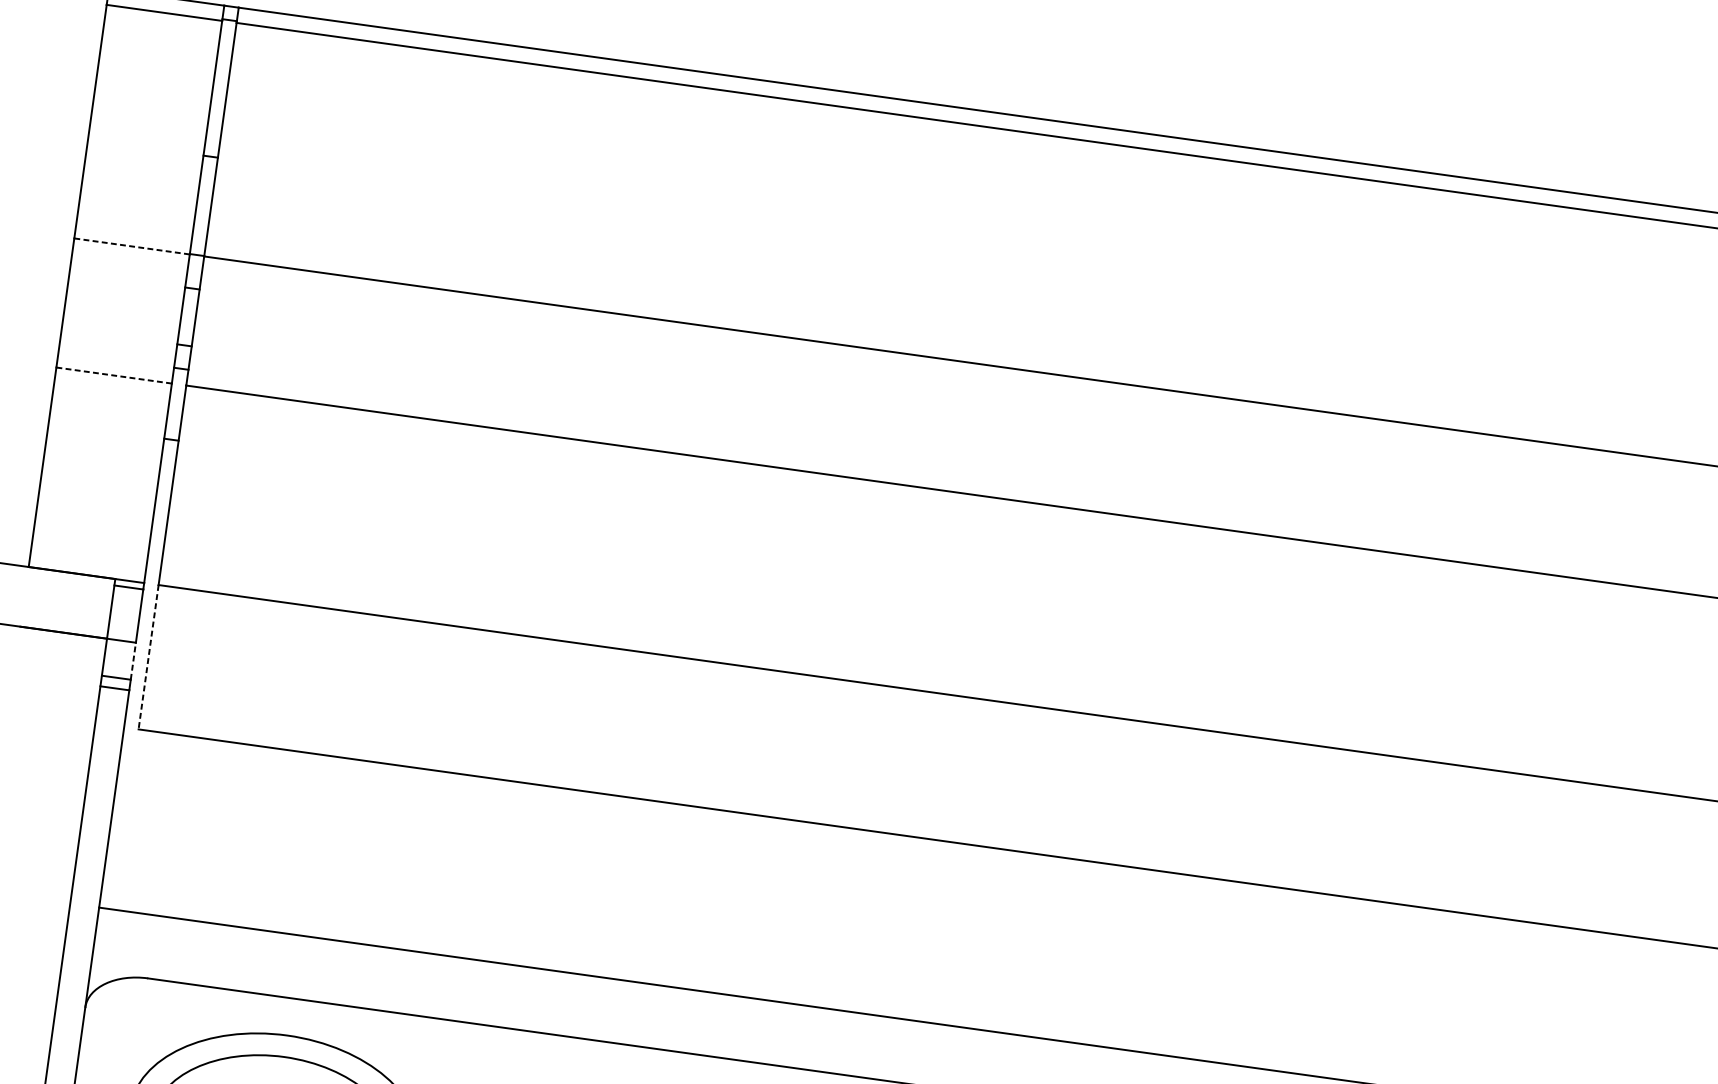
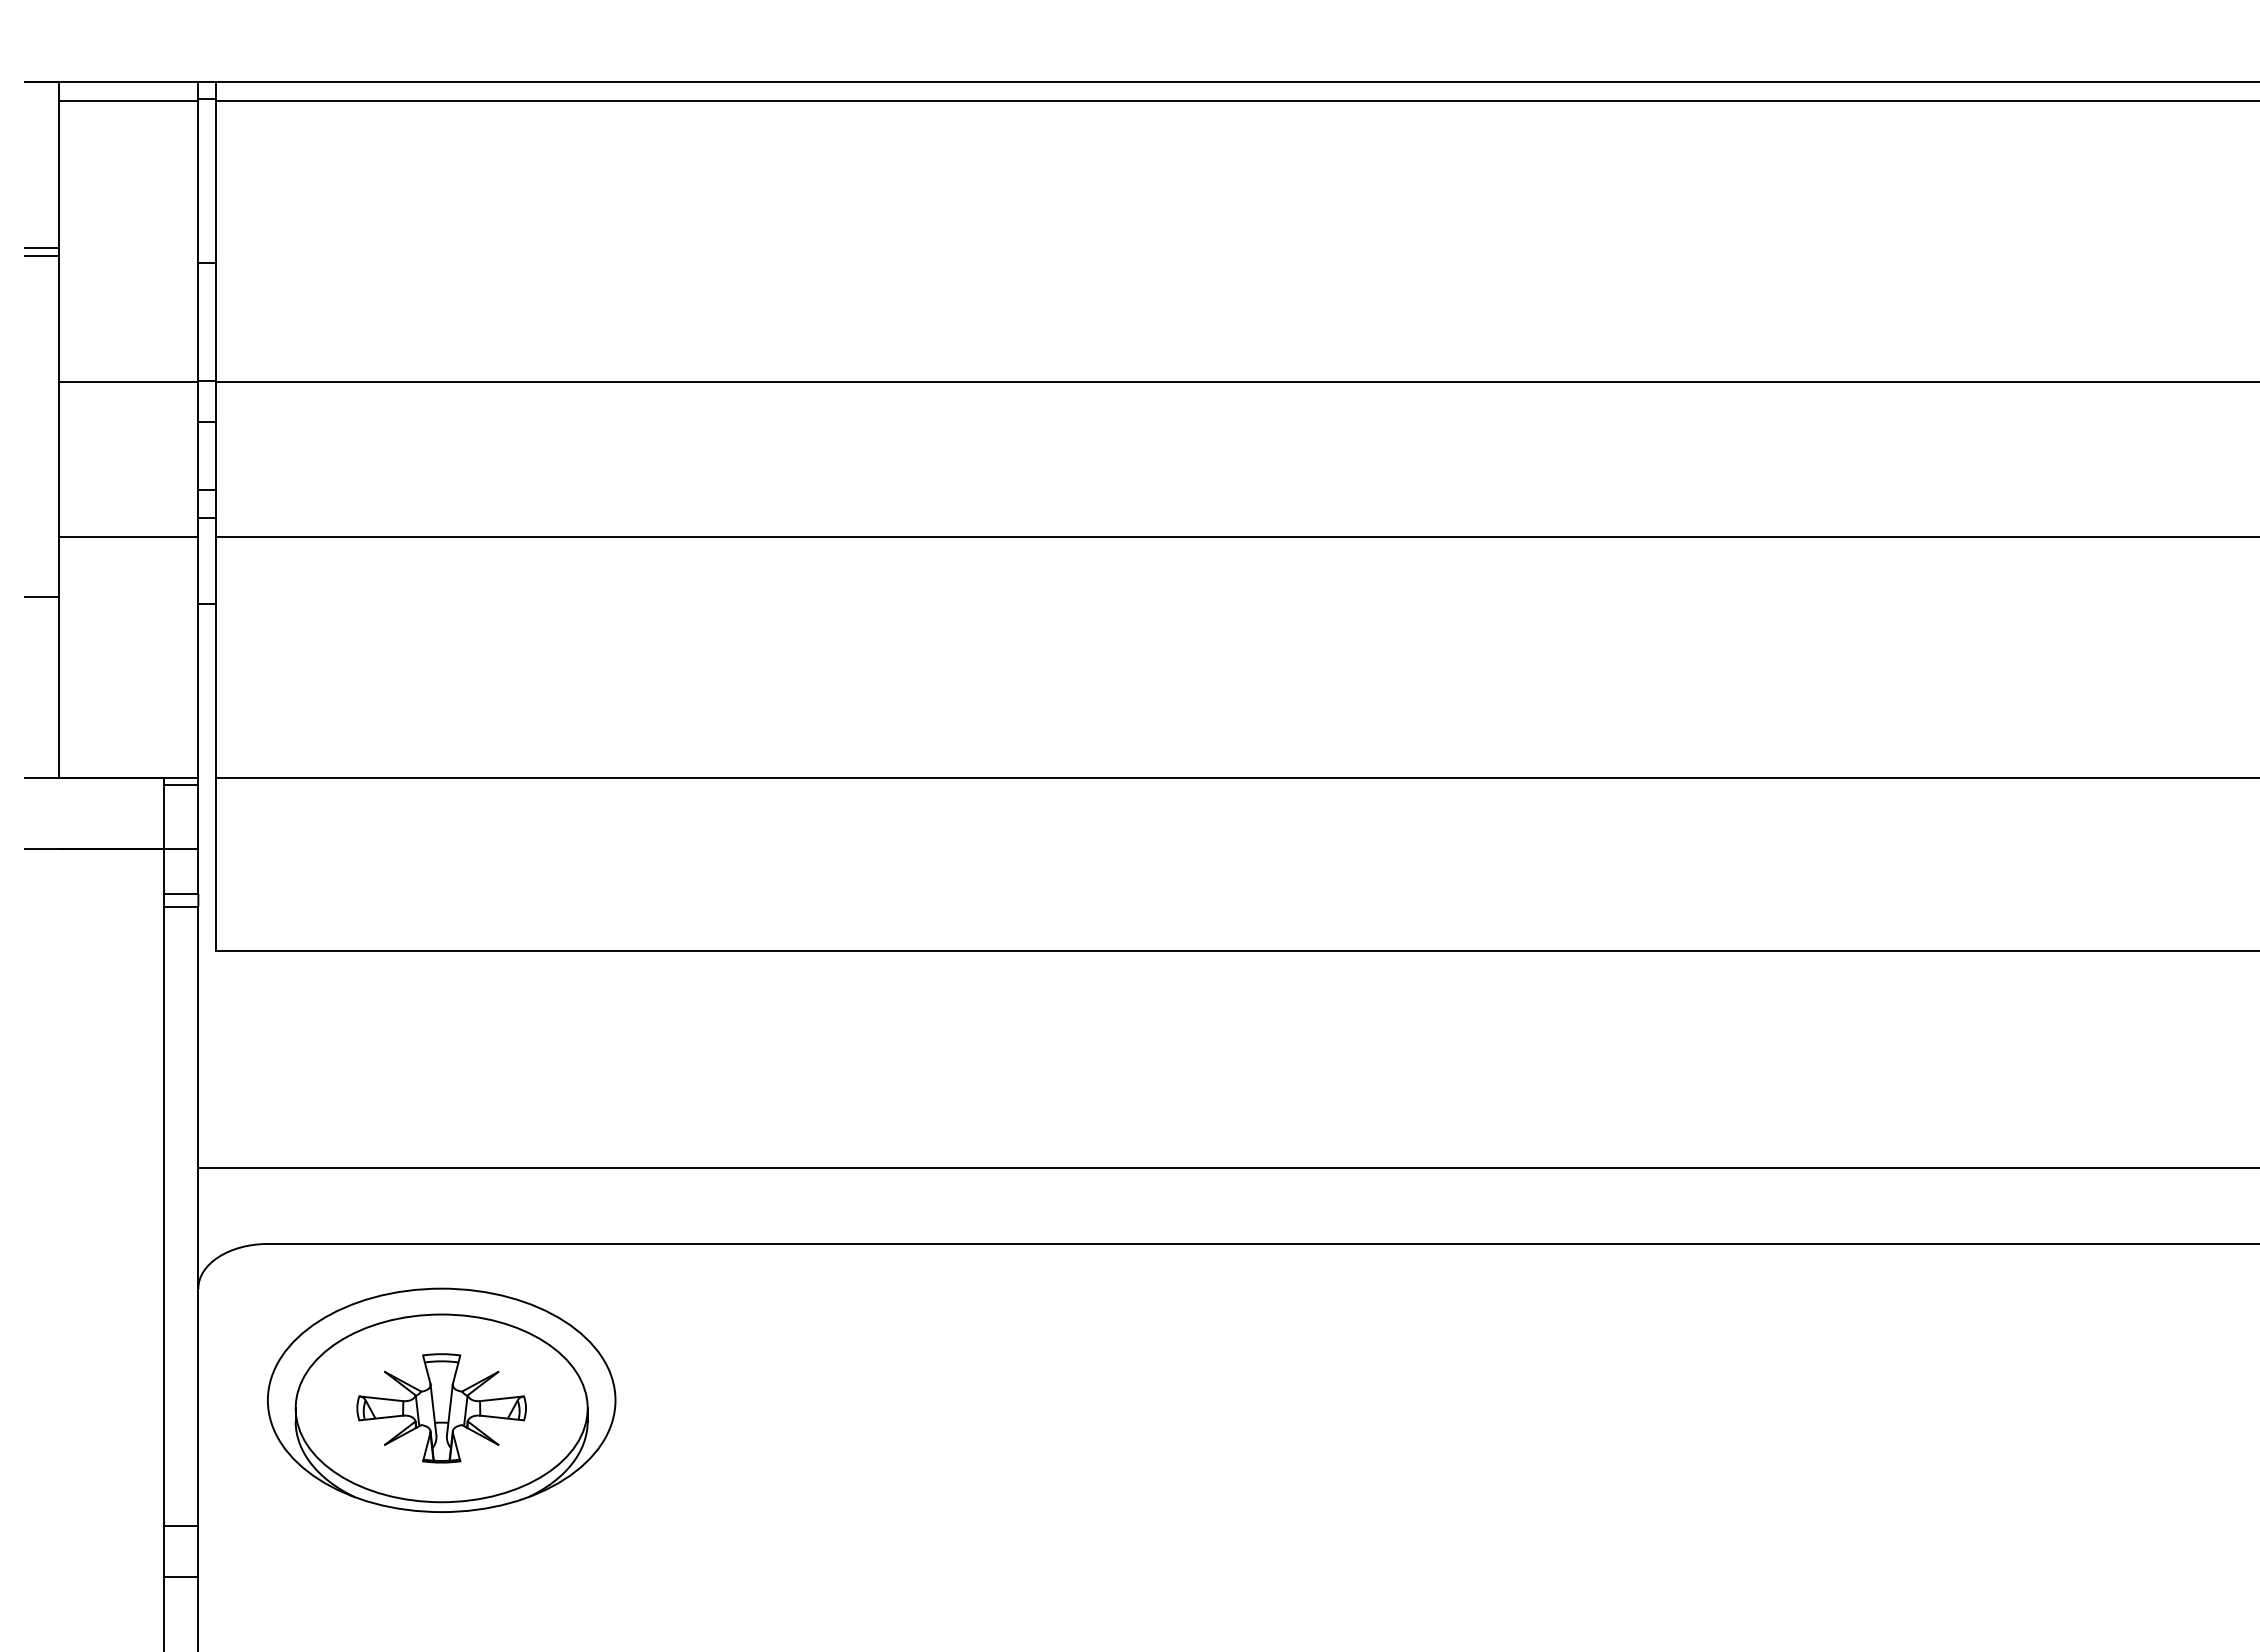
line: (74, 125) -> (41, 248), added
line: (73, 132) -> (41, 256), added
line: (131, 246) -> (128, 381), dashed -> solid
line: (113, 375) -> (128, 537), dashed -> solid
line: (34, 414) -> (41, 596), added
line: (148, 657) -> (215, 864), dashed -> solid
line: (133, 661) -> (198, 871), dashed -> solid

